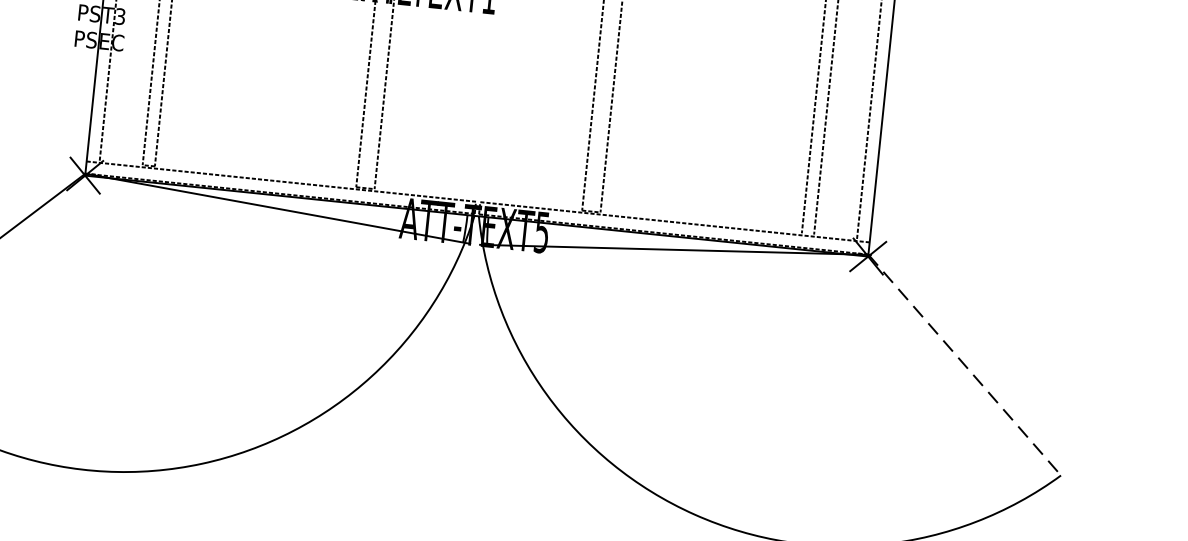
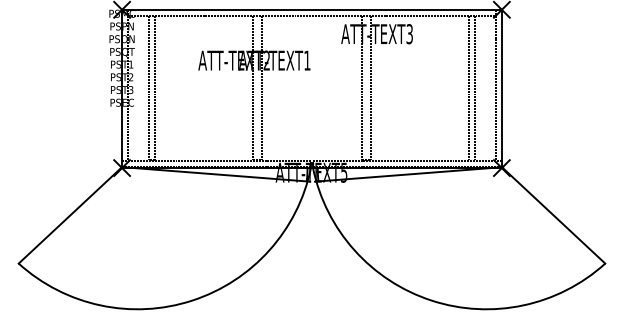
line: (964, 365) -> (553, 215), dashed -> solid

